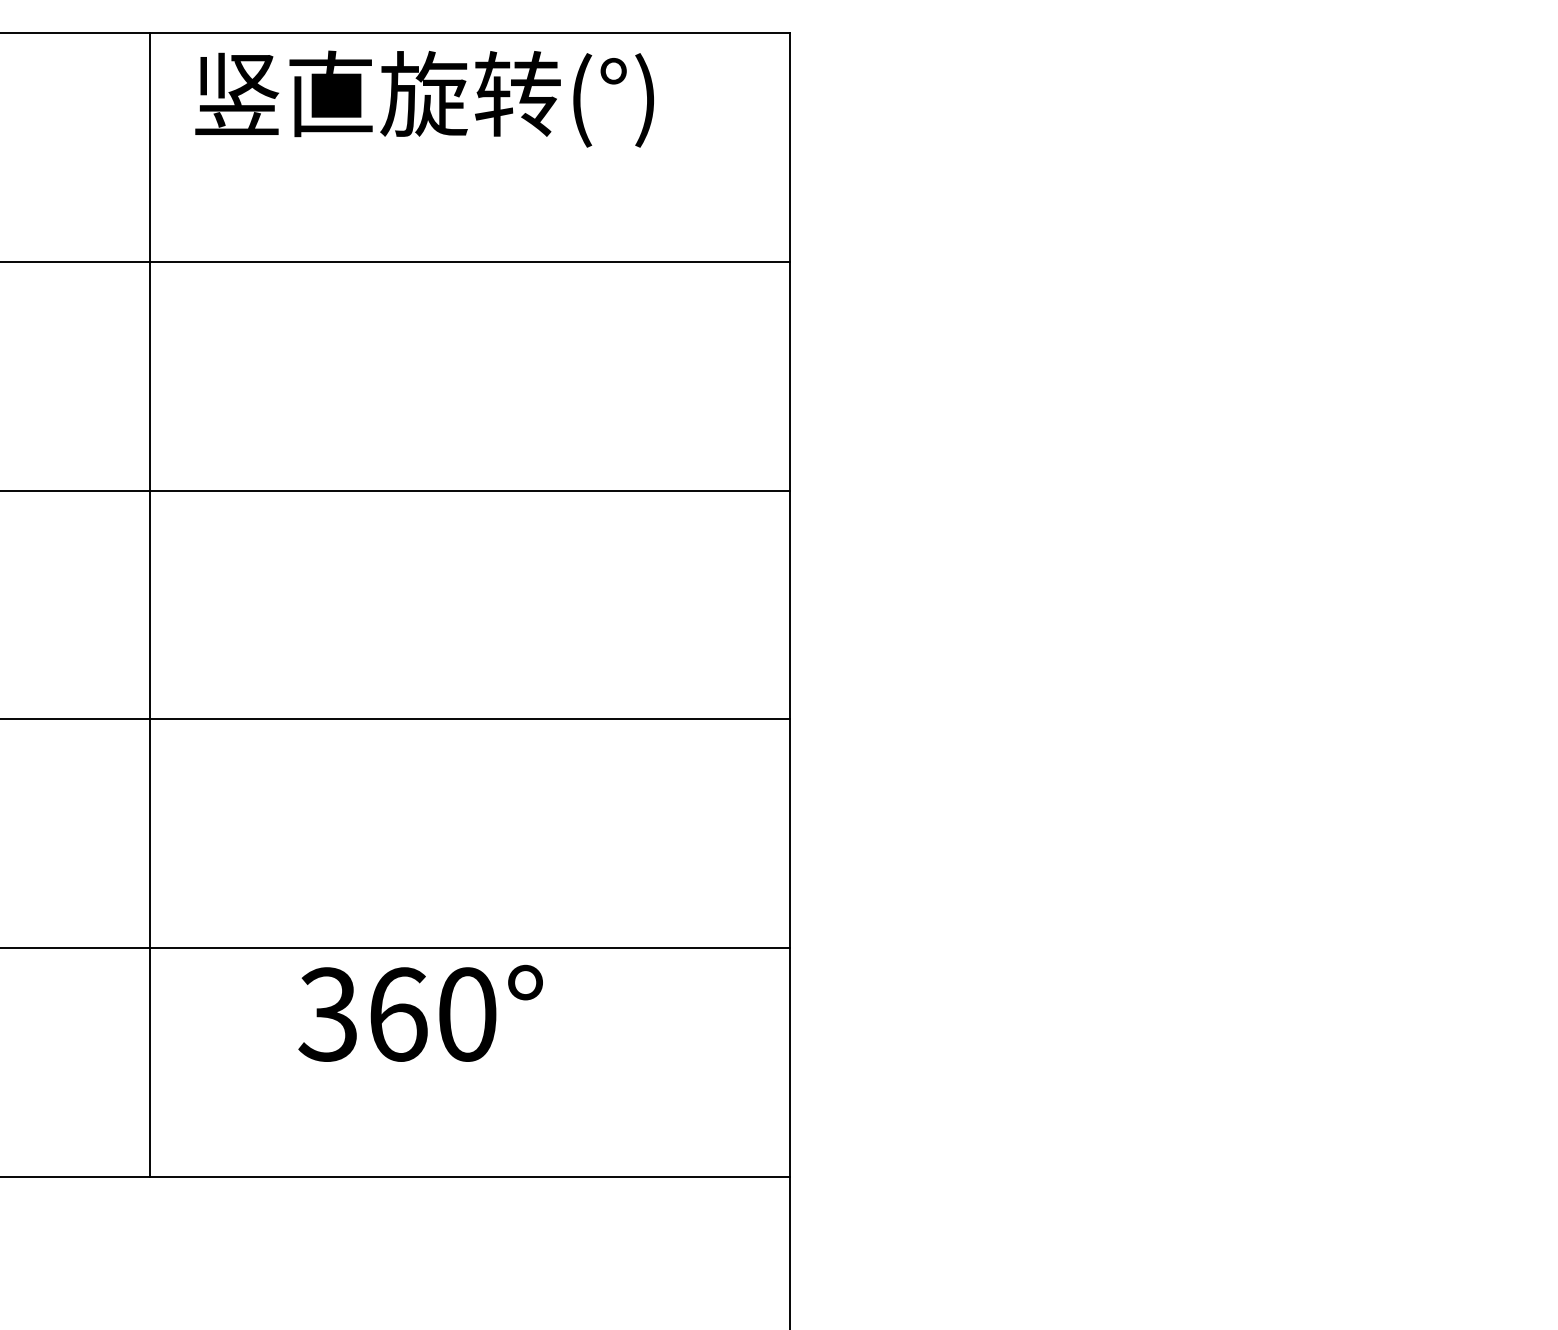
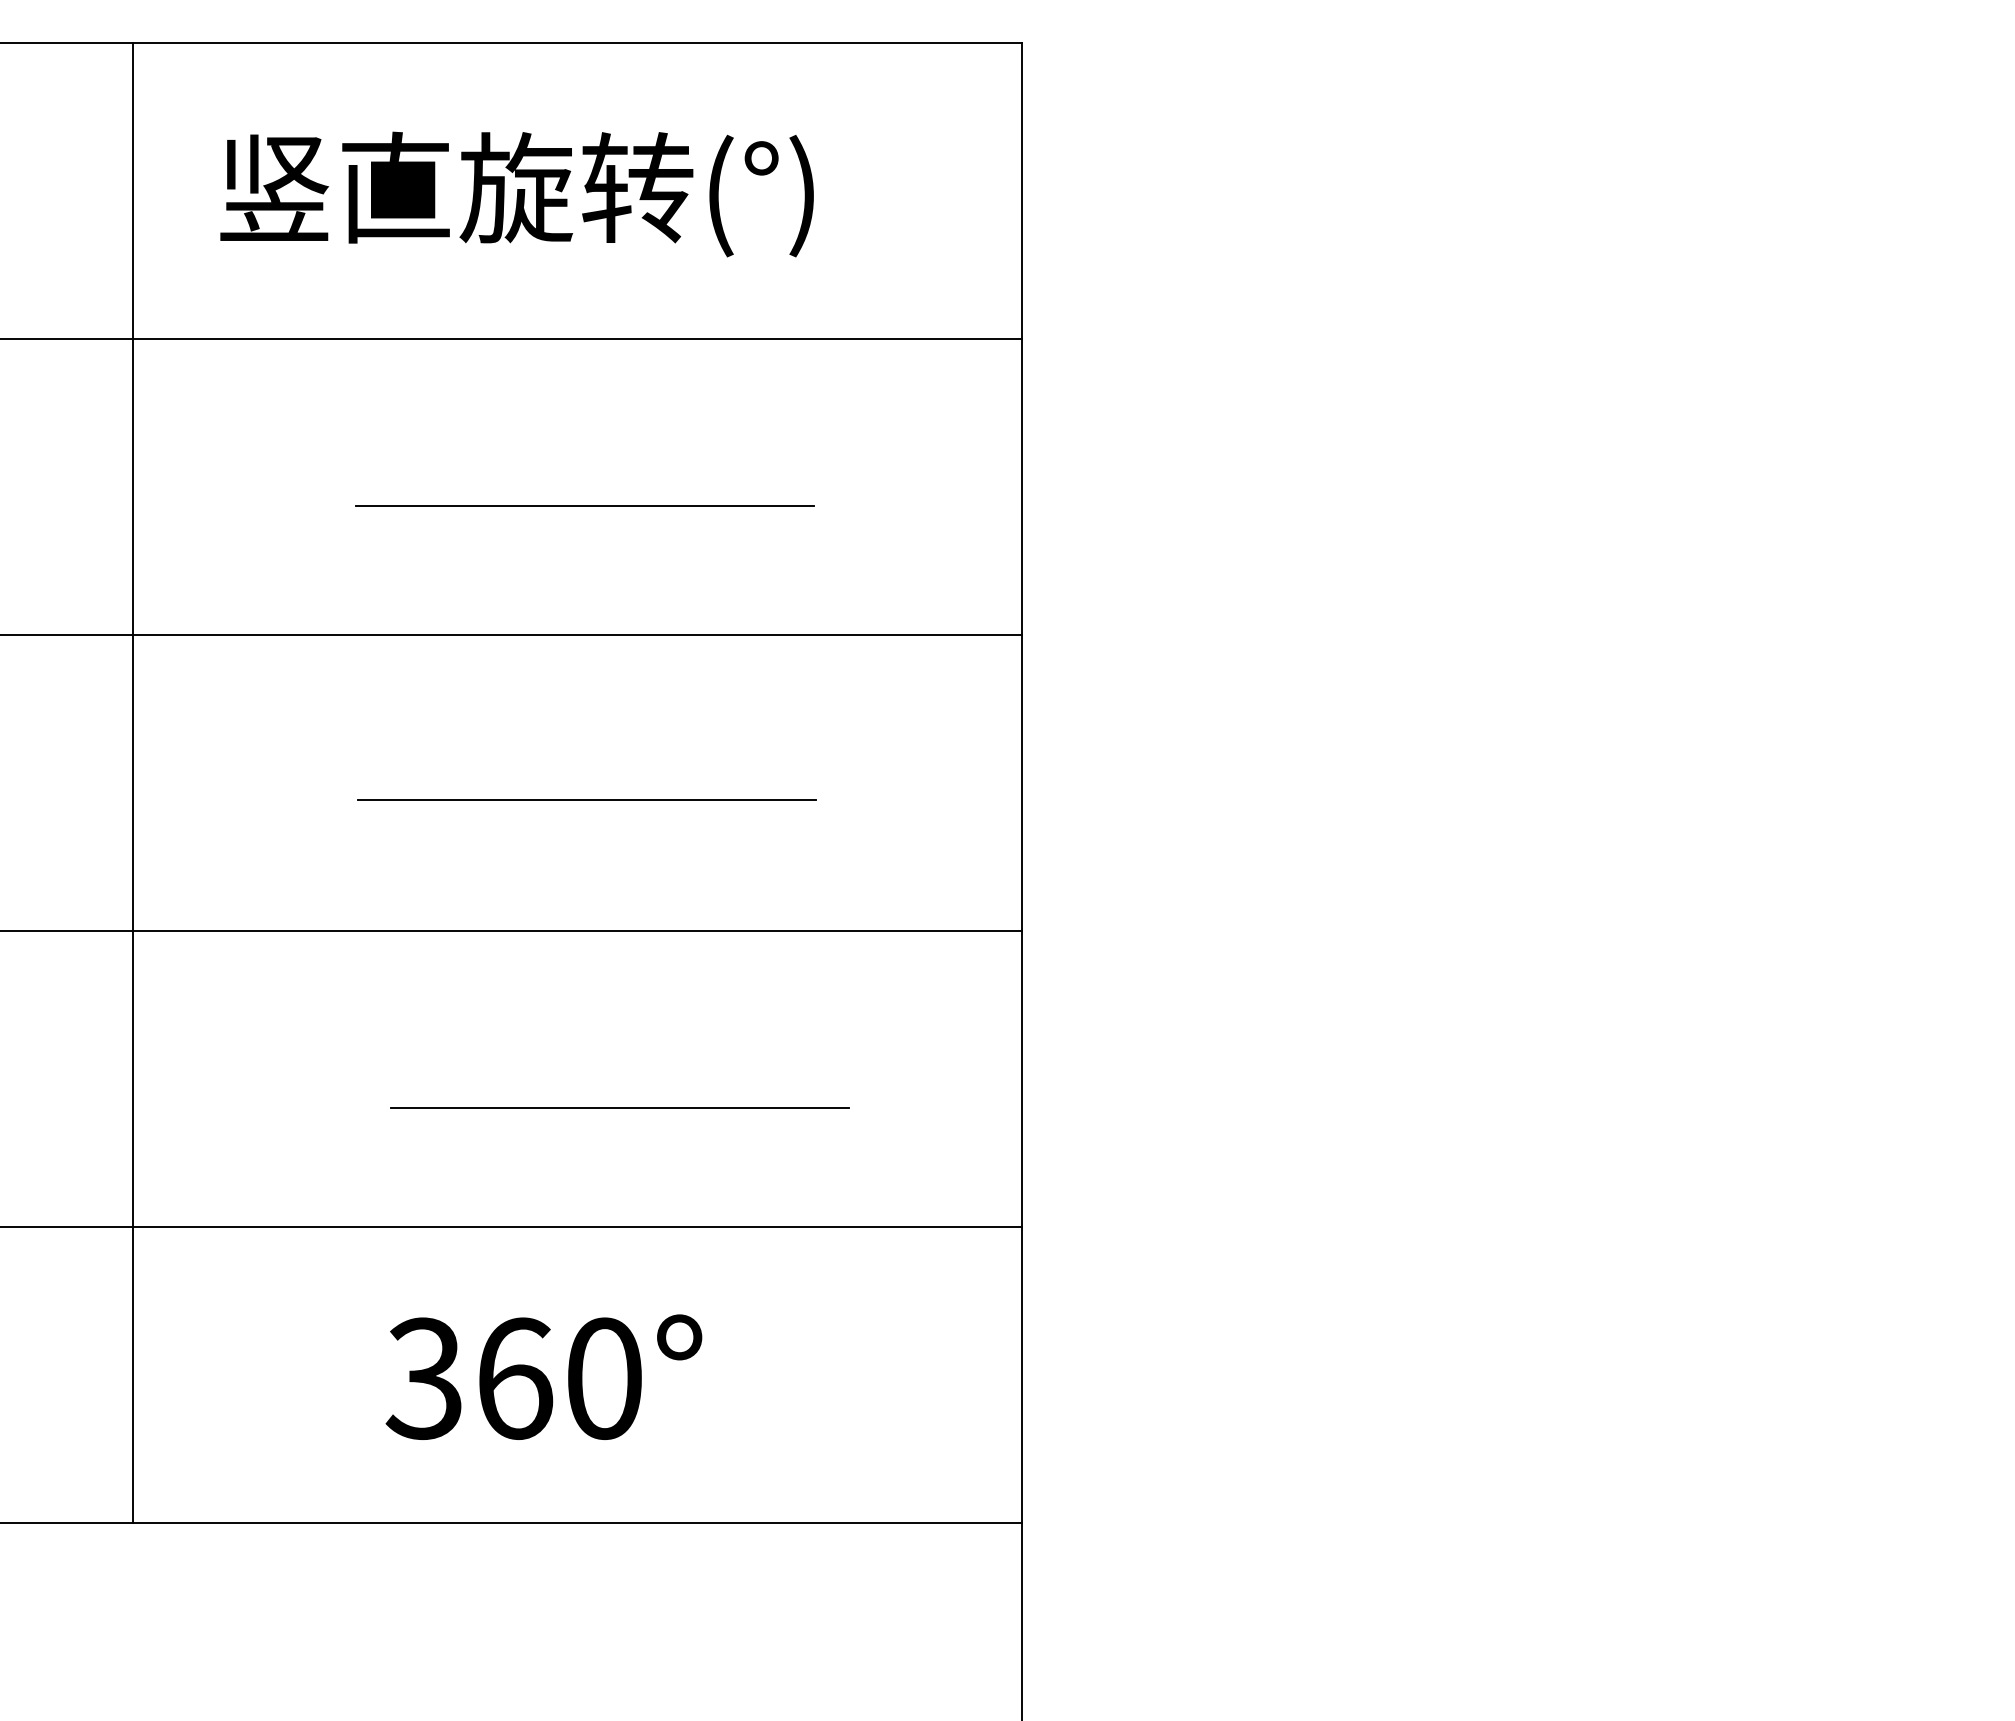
text: (424, 99) -> (516, 194), moved
line: (452, 390) -> (585, 505), added
line: (150, 604) -> (133, 782), moved
line: (454, 618) -> (587, 800), added
line: (479, 856) -> (619, 1108), added
text: (420, 1012) -> (543, 1376), moved

